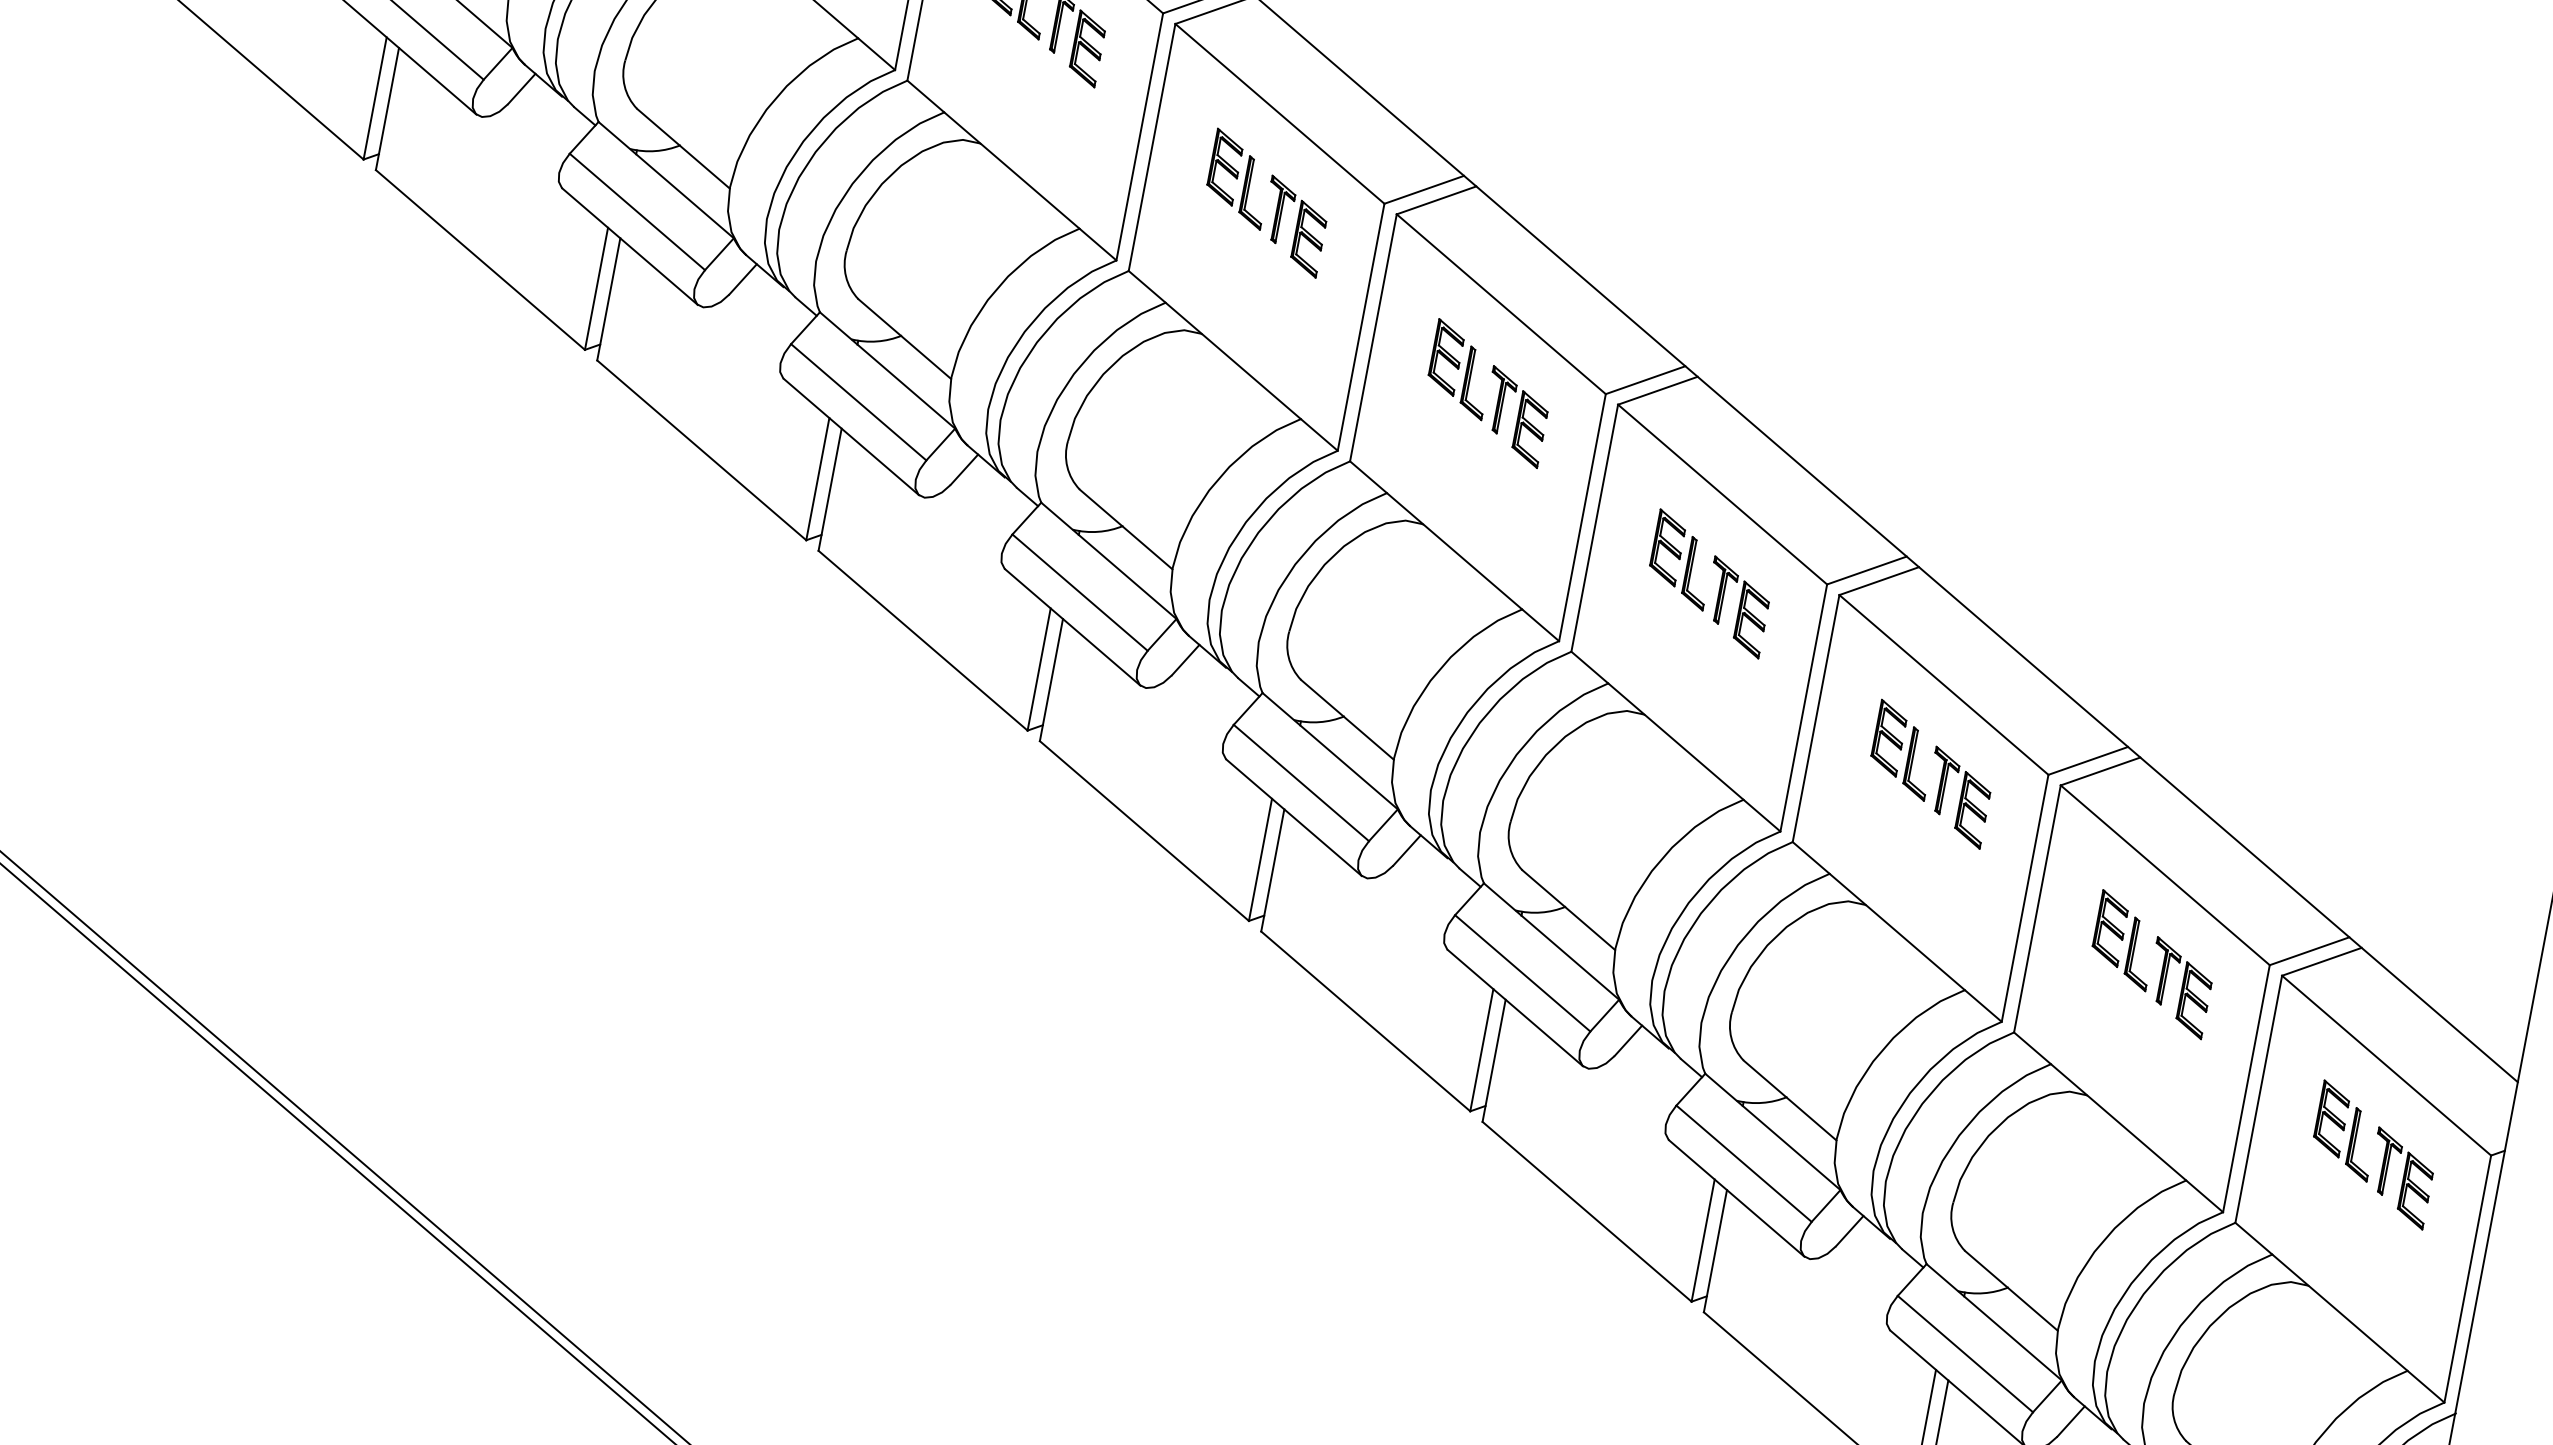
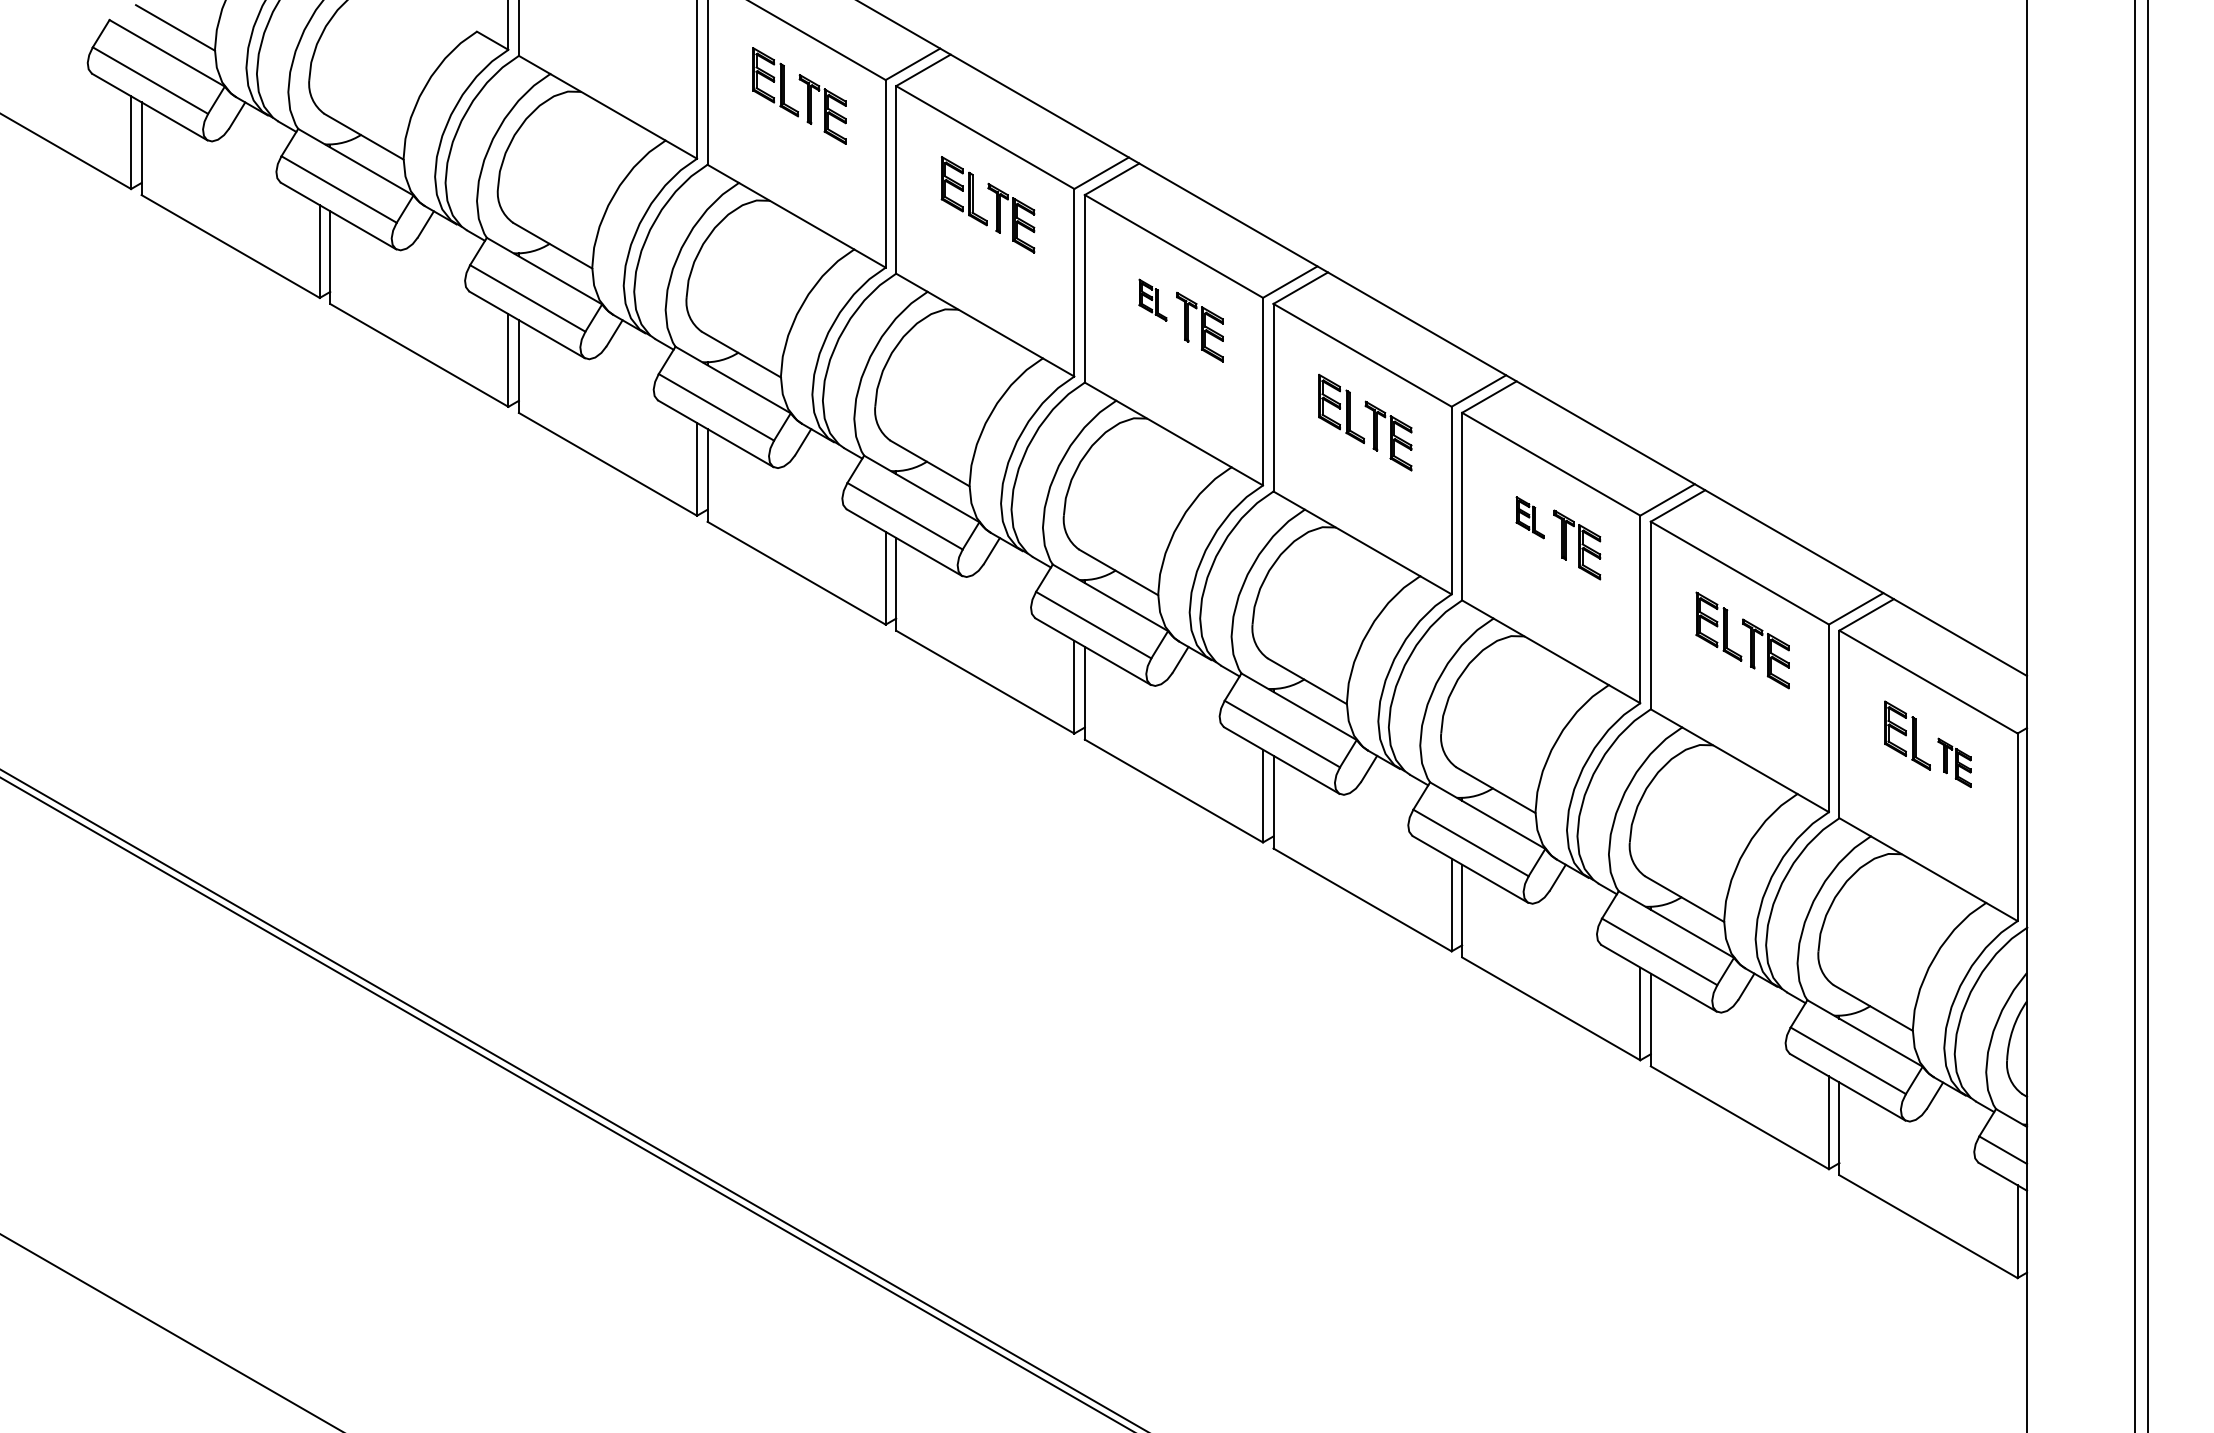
part: (1459, 370) -> (1152, 300), size x0.6
part: (1902, 749) -> (1529, 517), size x0.6
part: (2400, 1178) -> (1954, 762), size x0.7

